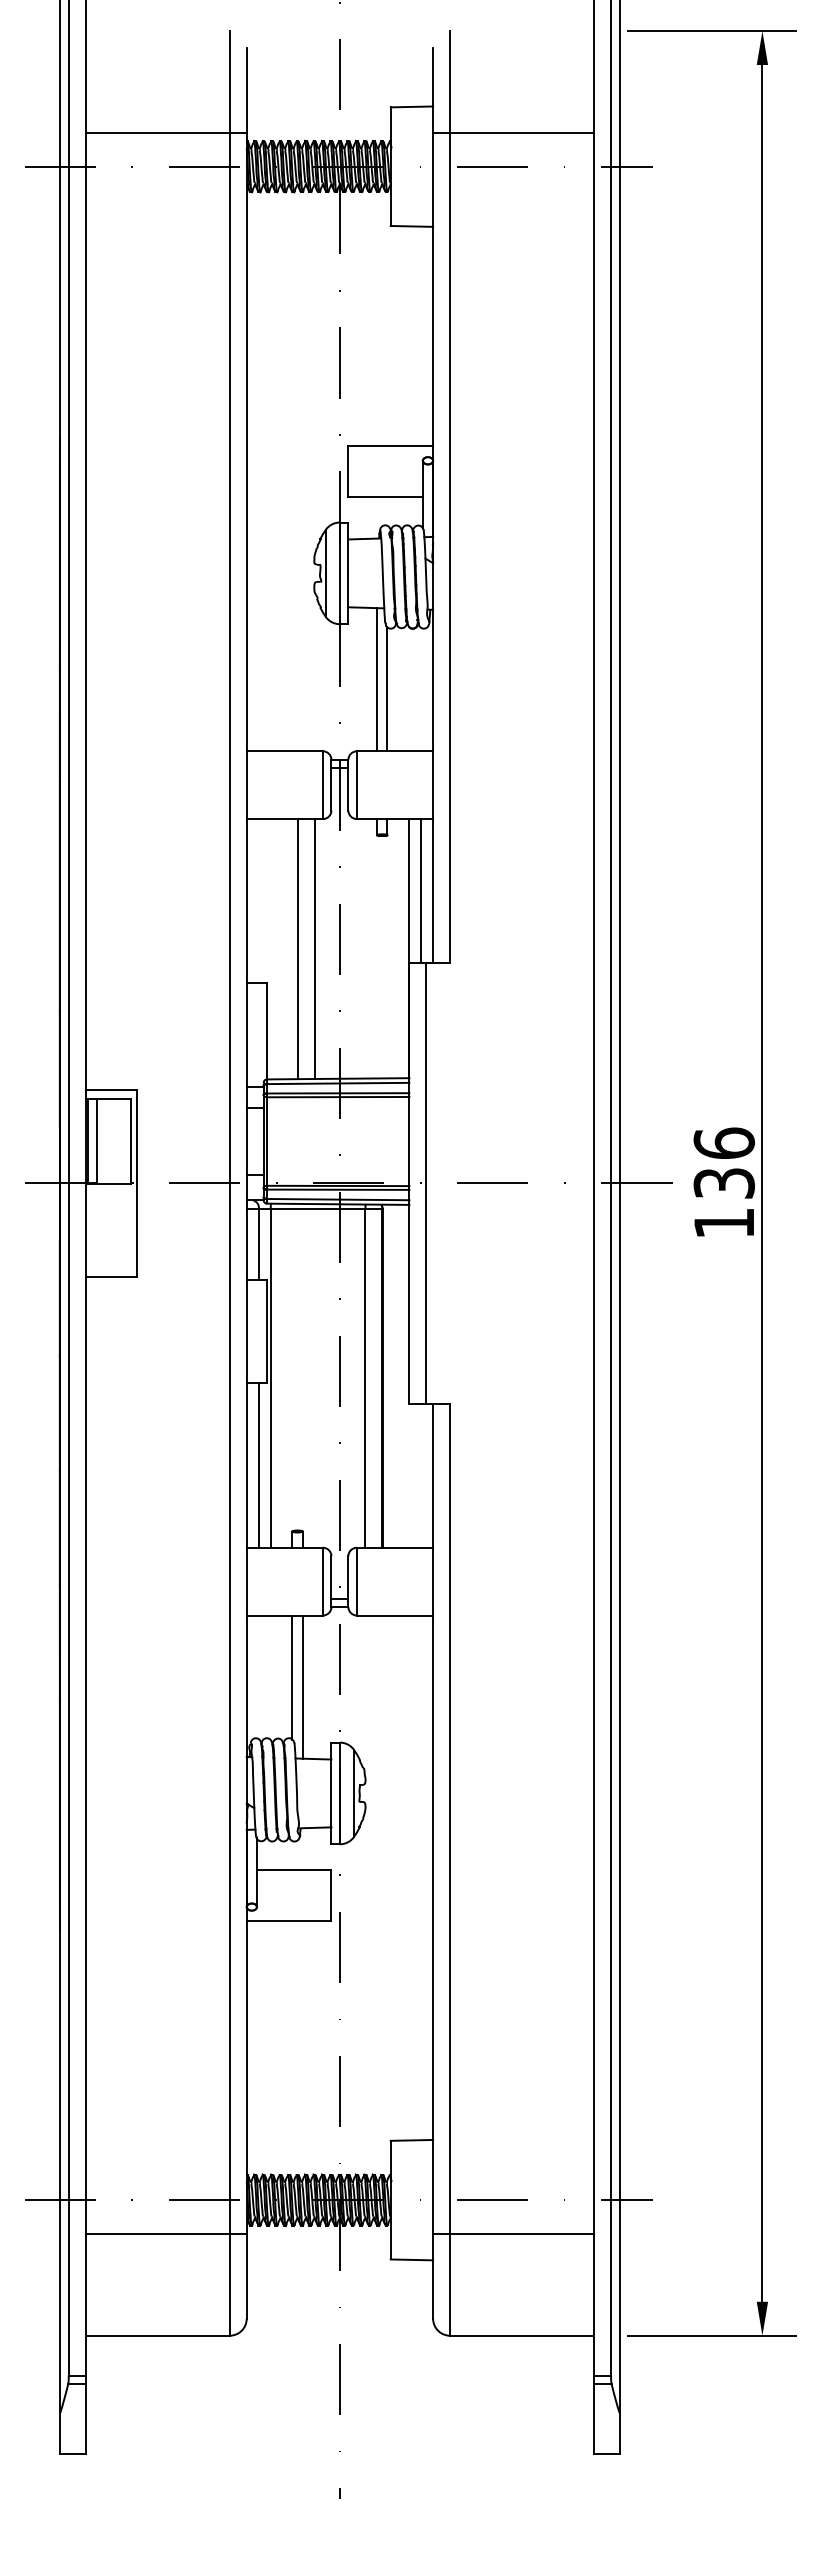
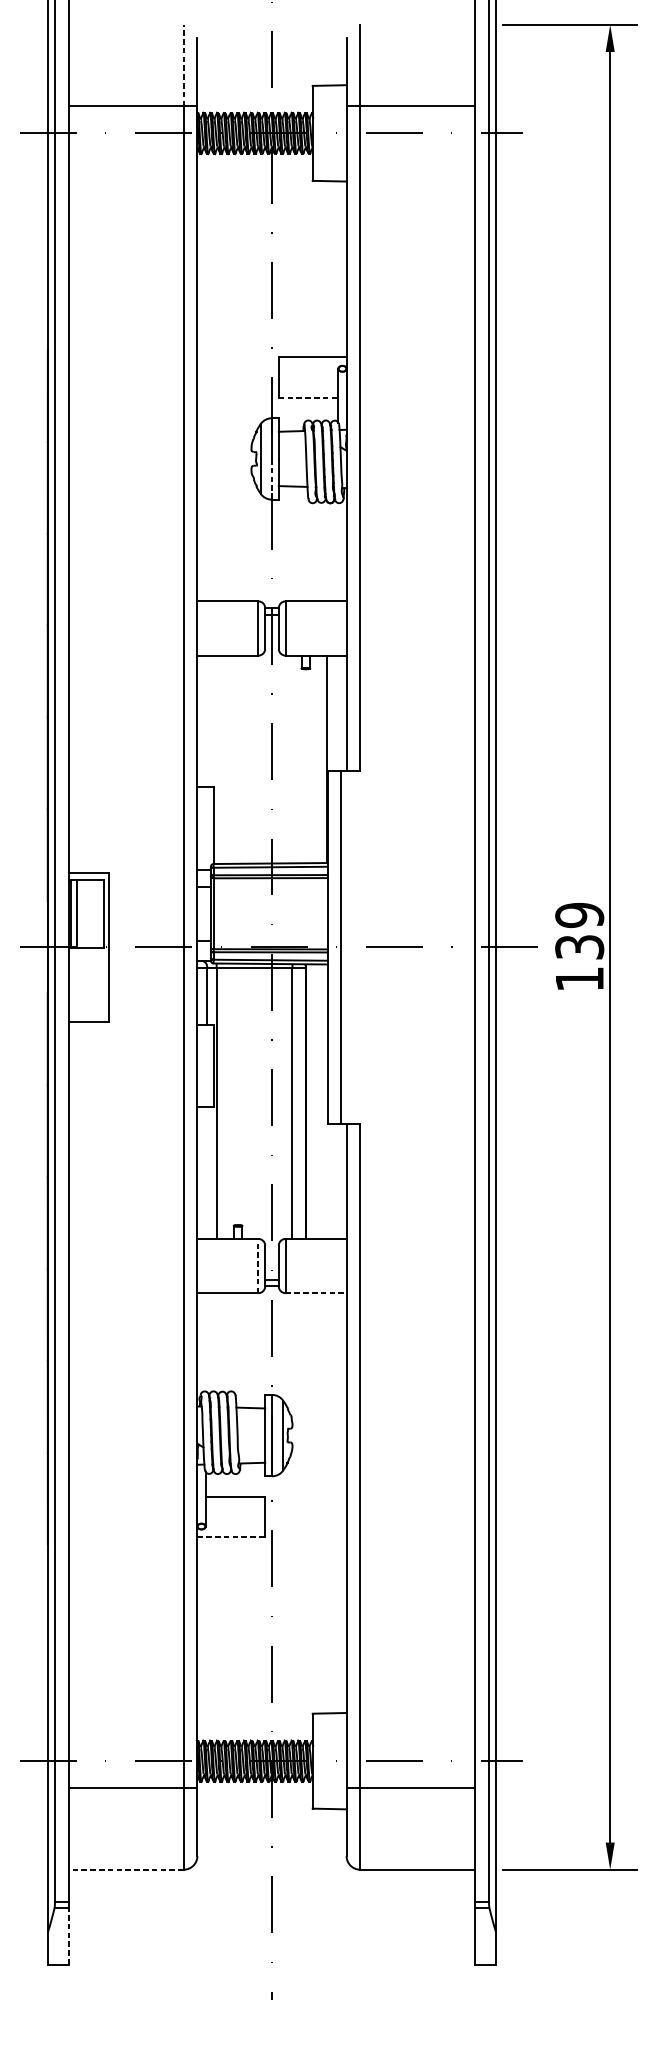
line: (229, 81) -> (183, 65), solid -> dashed
line: (386, 497) -> (309, 398), solid -> dashed
line: (339, 599) -> (271, 479), solid -> dashed
line: (377, 679) -> (302, 543), removed
line: (387, 689) -> (310, 551), removed
line: (421, 891) -> (337, 713), removed
line: (297, 949) -> (238, 760), removed
line: (314, 949) -> (251, 760), removed
text: (724, 1143) -> (579, 915), 136 -> 139
line: (258, 1465) -> (206, 1173), removed
line: (322, 1581) -> (258, 1265), solid -> dashed
line: (395, 1615) -> (316, 1293), solid -> dashed
line: (292, 1677) -> (234, 1342), removed
line: (302, 1686) -> (242, 1349), removed
line: (289, 1920) -> (231, 1537), solid -> dashed
line: (157, 2335) -> (125, 1869), solid -> dashed
line: (85, 2418) -> (68, 1935), solid -> dashed

